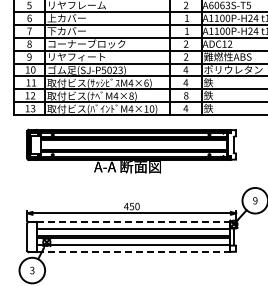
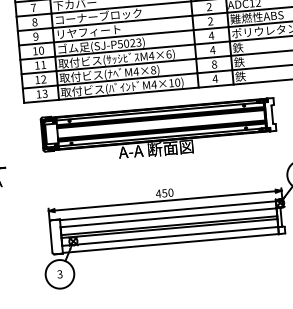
line: (133, 222) -> (168, 210), dashed -> solid
line: (133, 251) -> (170, 243), dashed -> solid

